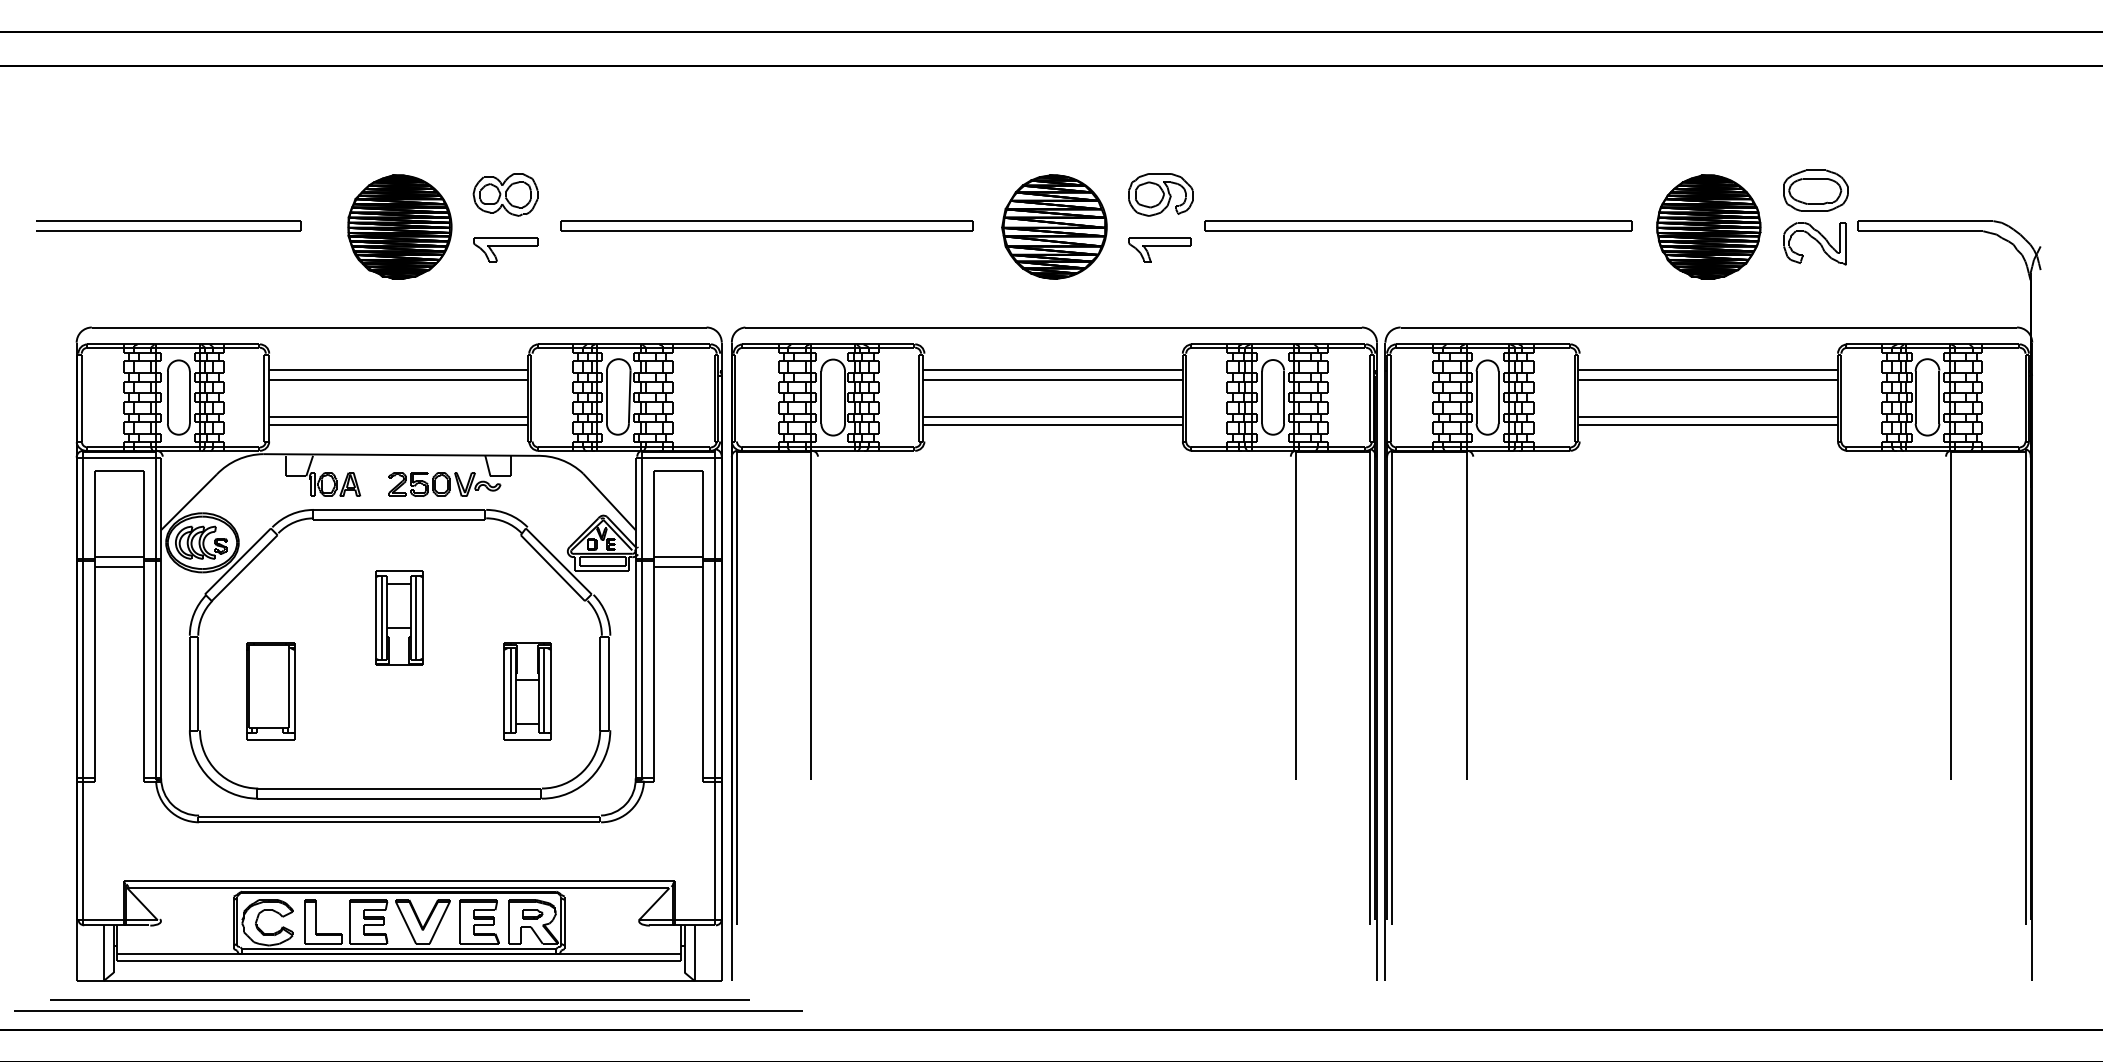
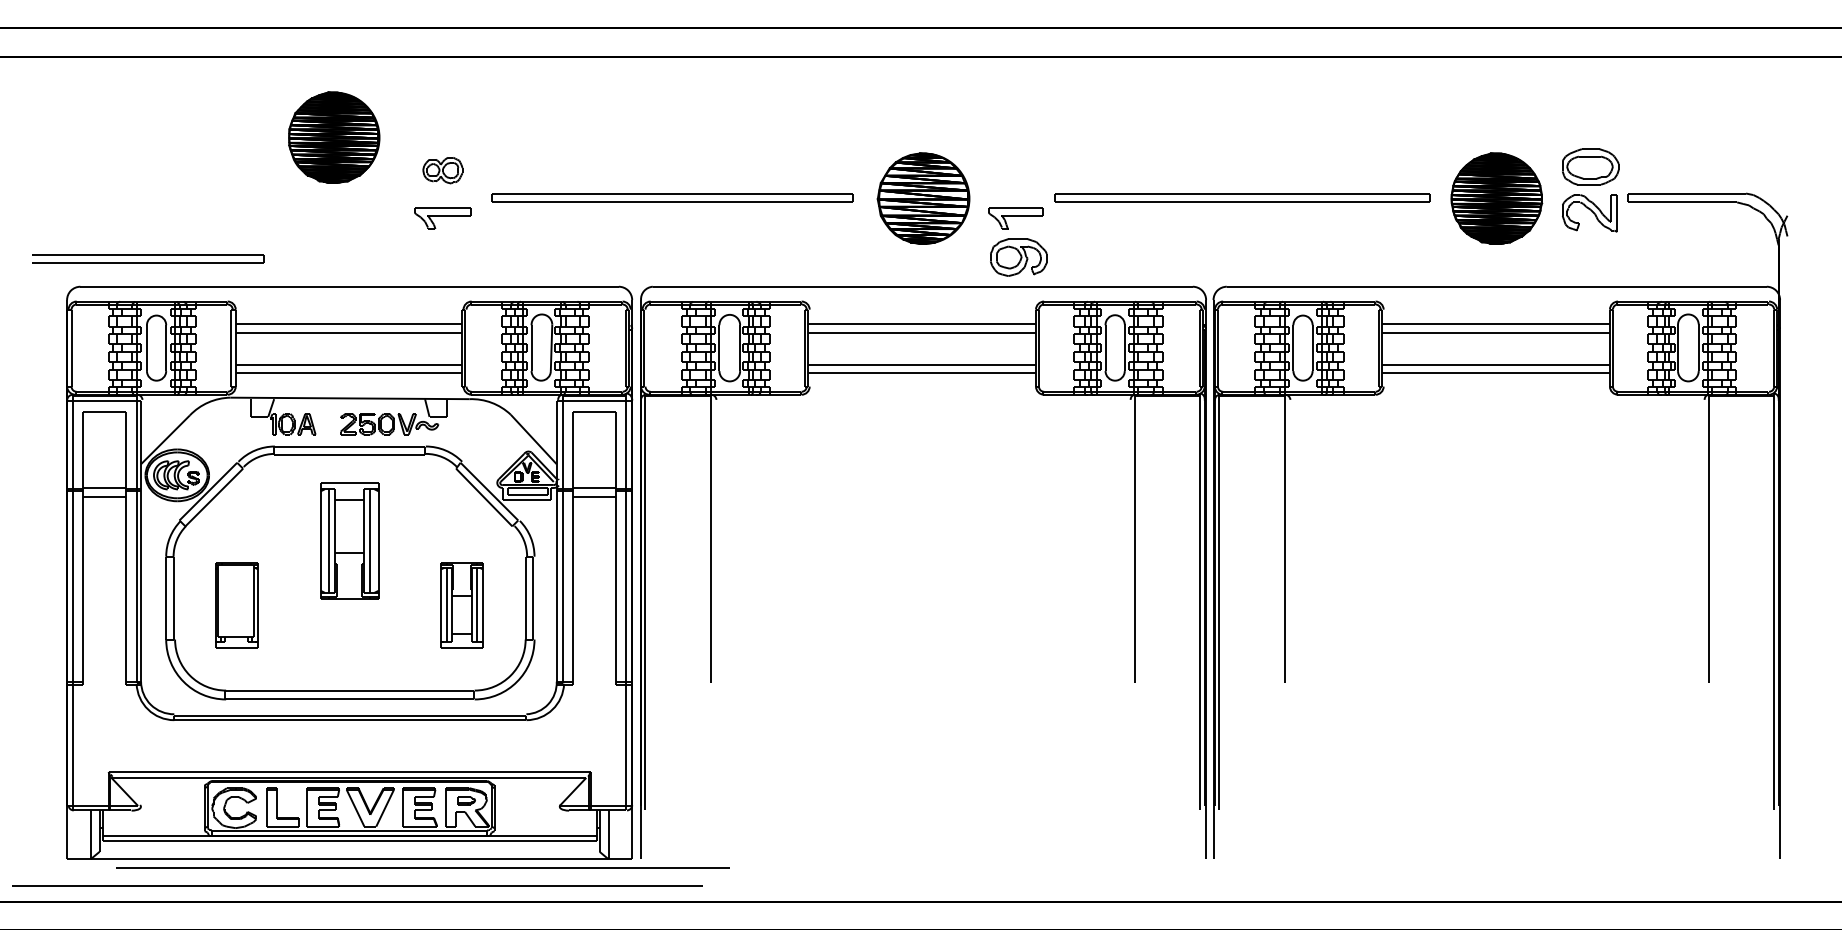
part: (505, 194) -> (442, 170), size x0.7
part: (1160, 194) -> (1018, 257), moved
part: (169, 225) -> (148, 258), moved
part: (400, 226) -> (334, 137), moved
part: (399, 618) -> (349, 541), size x1.4
line: (399, 998) -> (422, 867), moved

